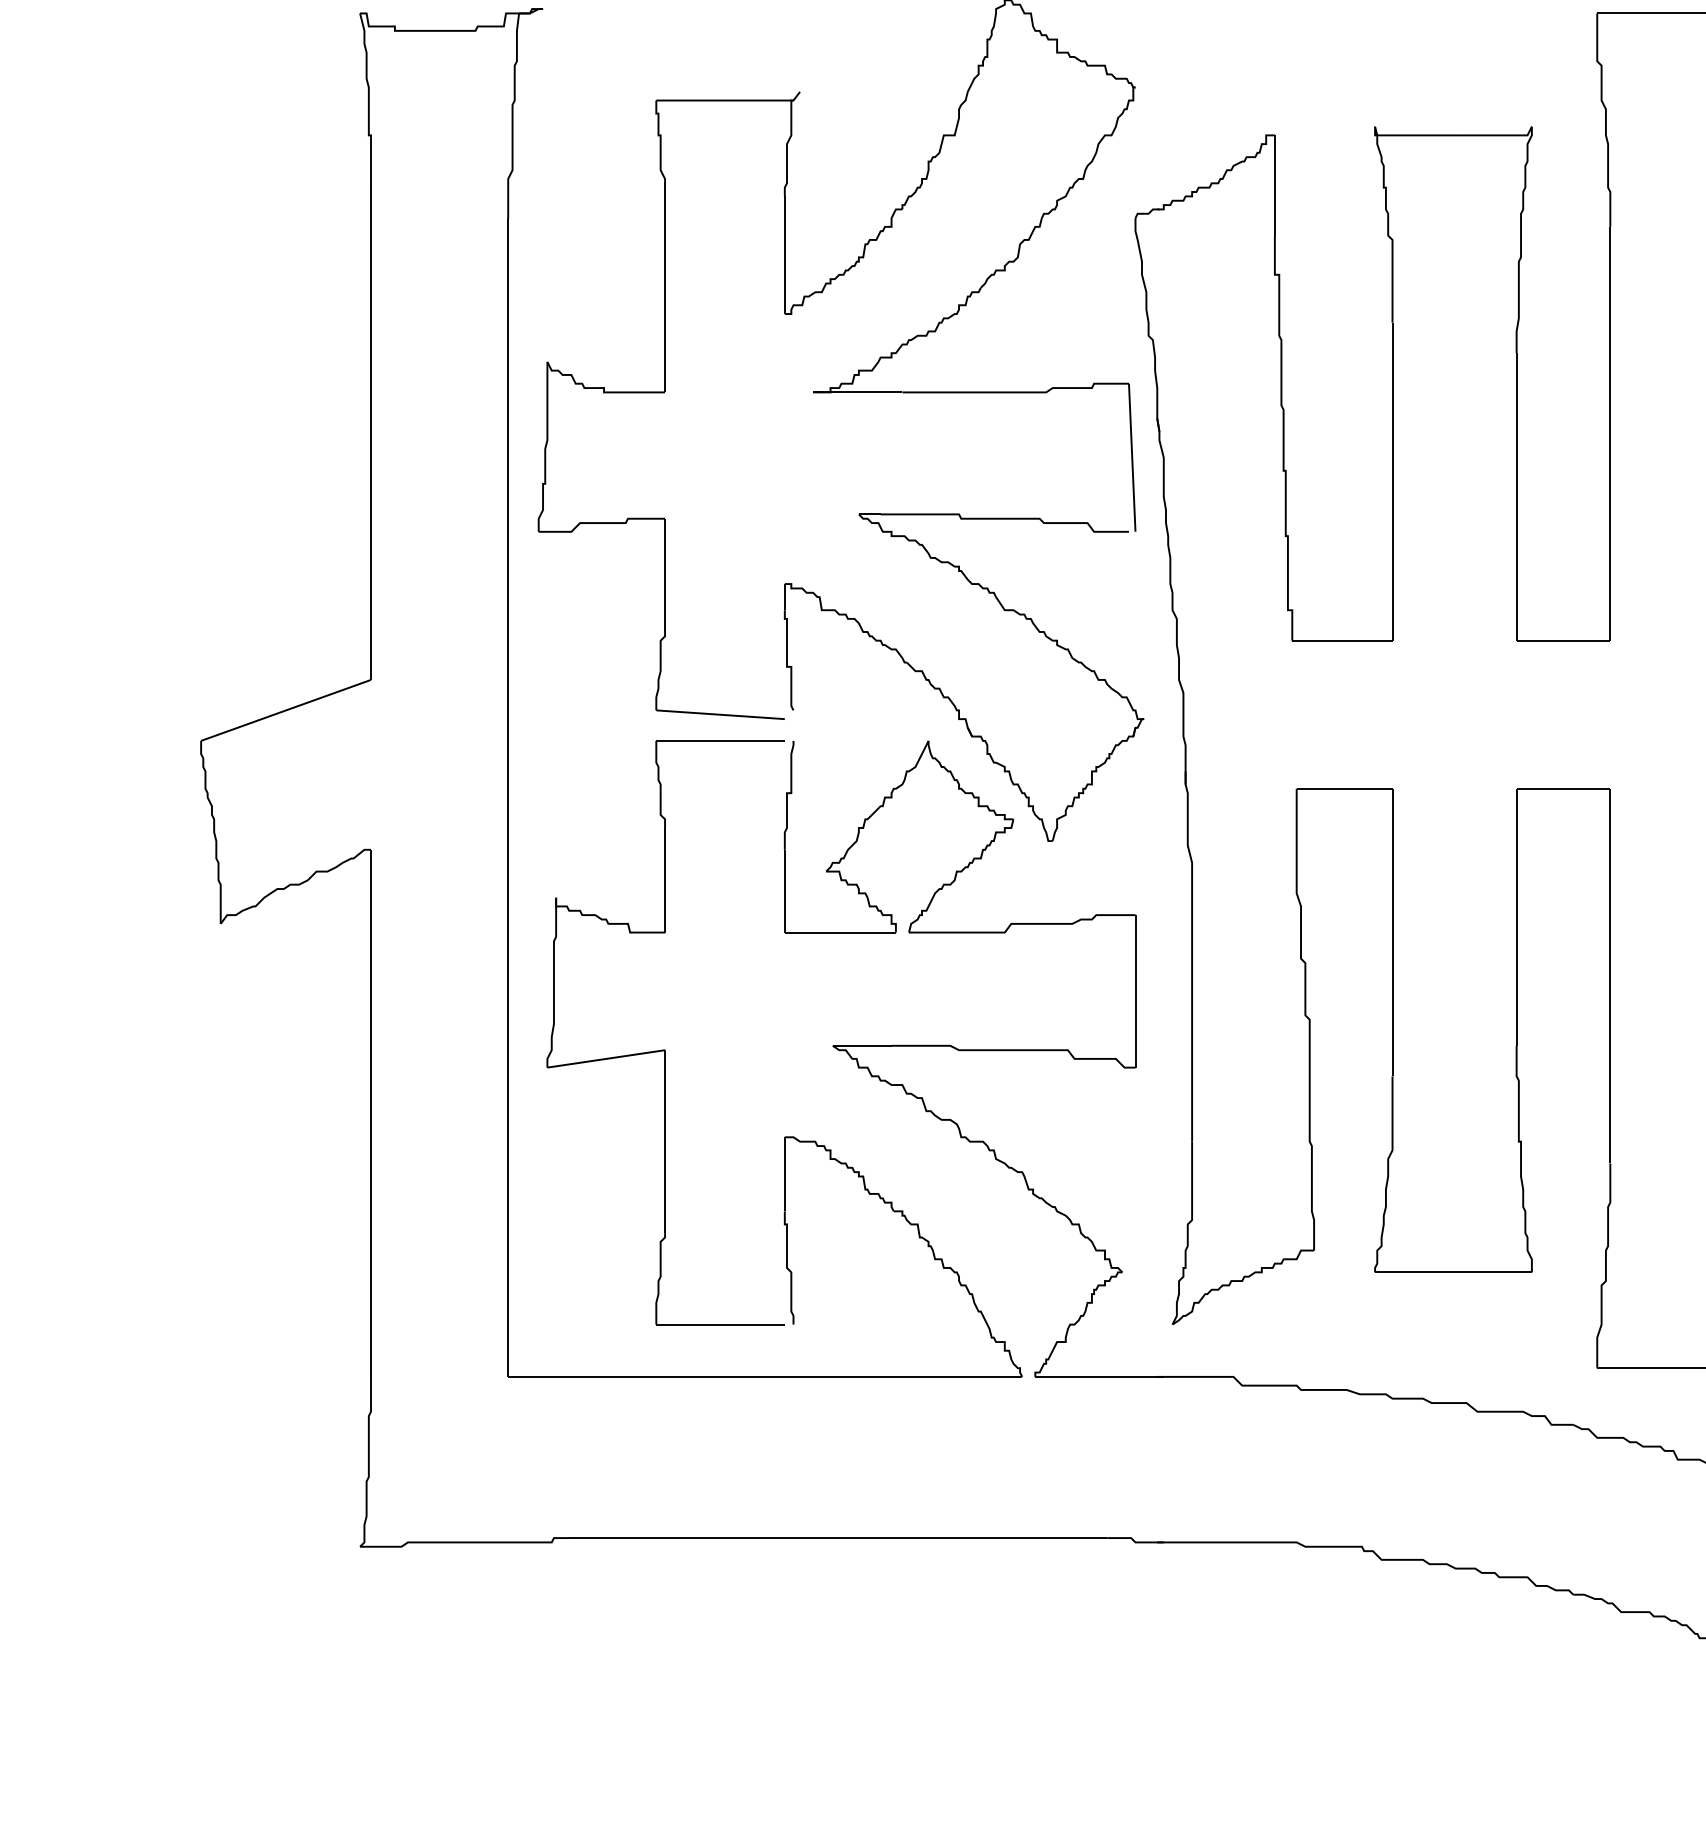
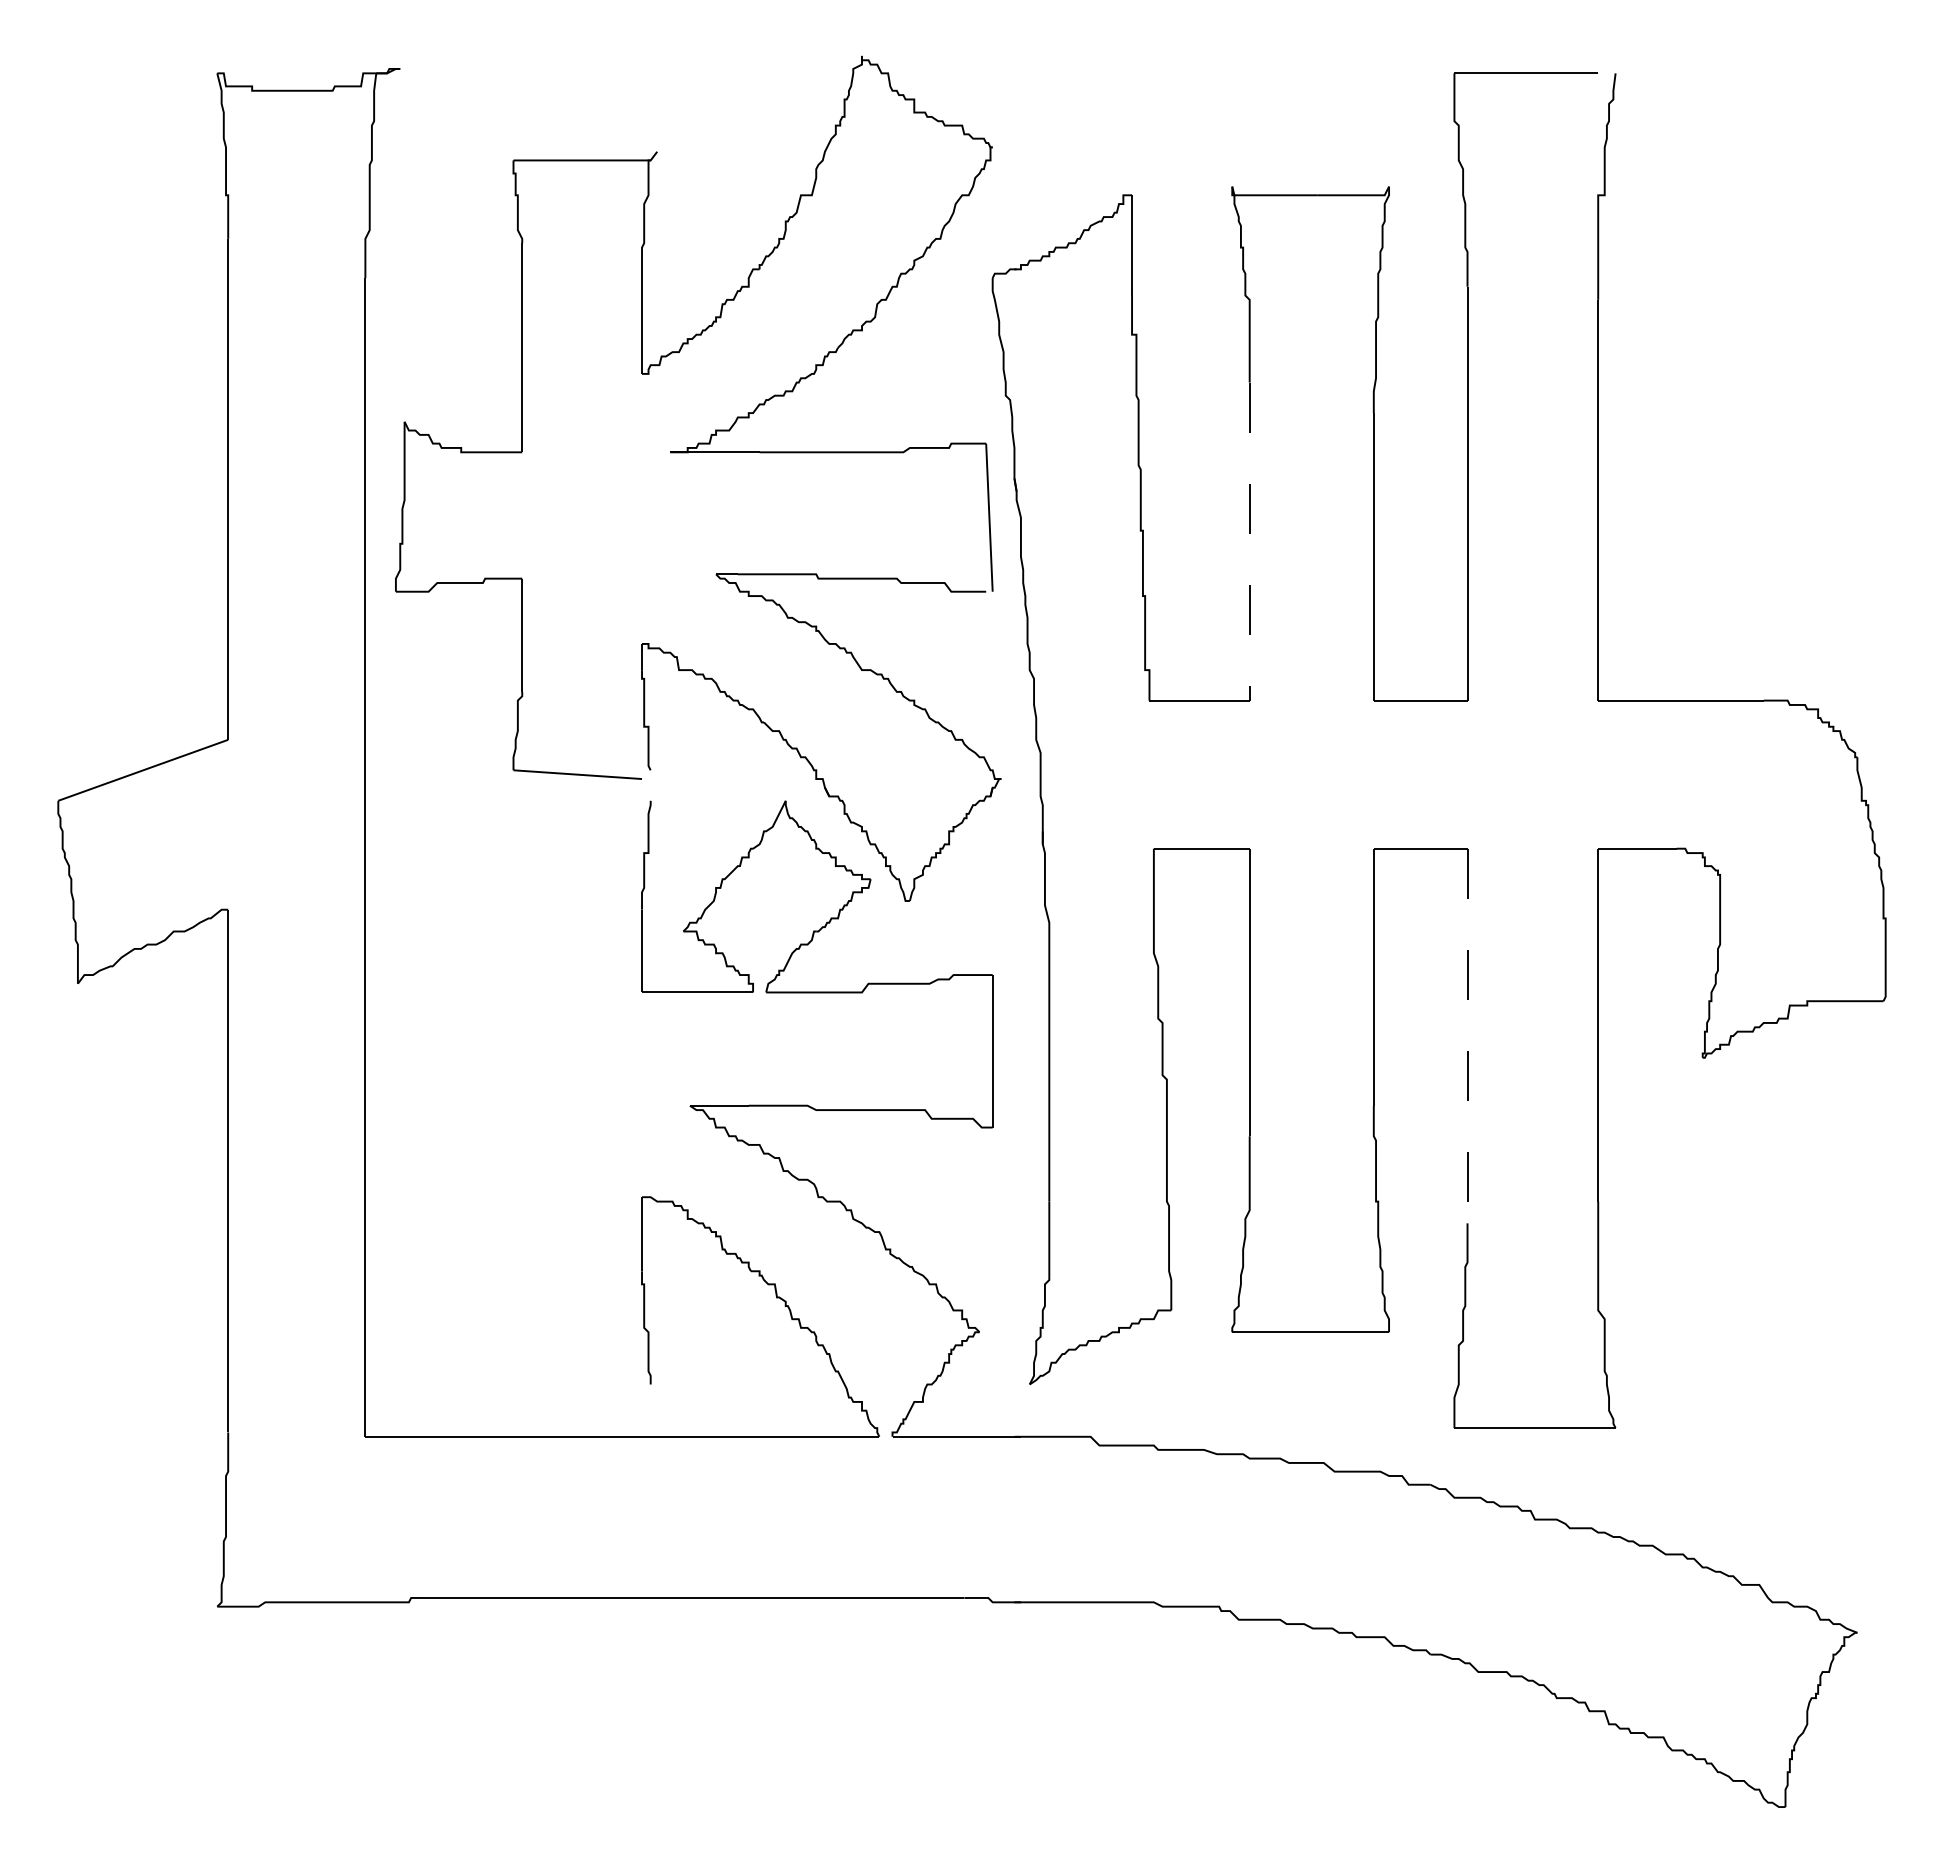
line: (1392, 481) -> (1249, 541), solid -> dashed
line: (1610, 976) -> (1467, 1036), solid -> dashed
part: (665, 1049) -> (522, 1109), removed

